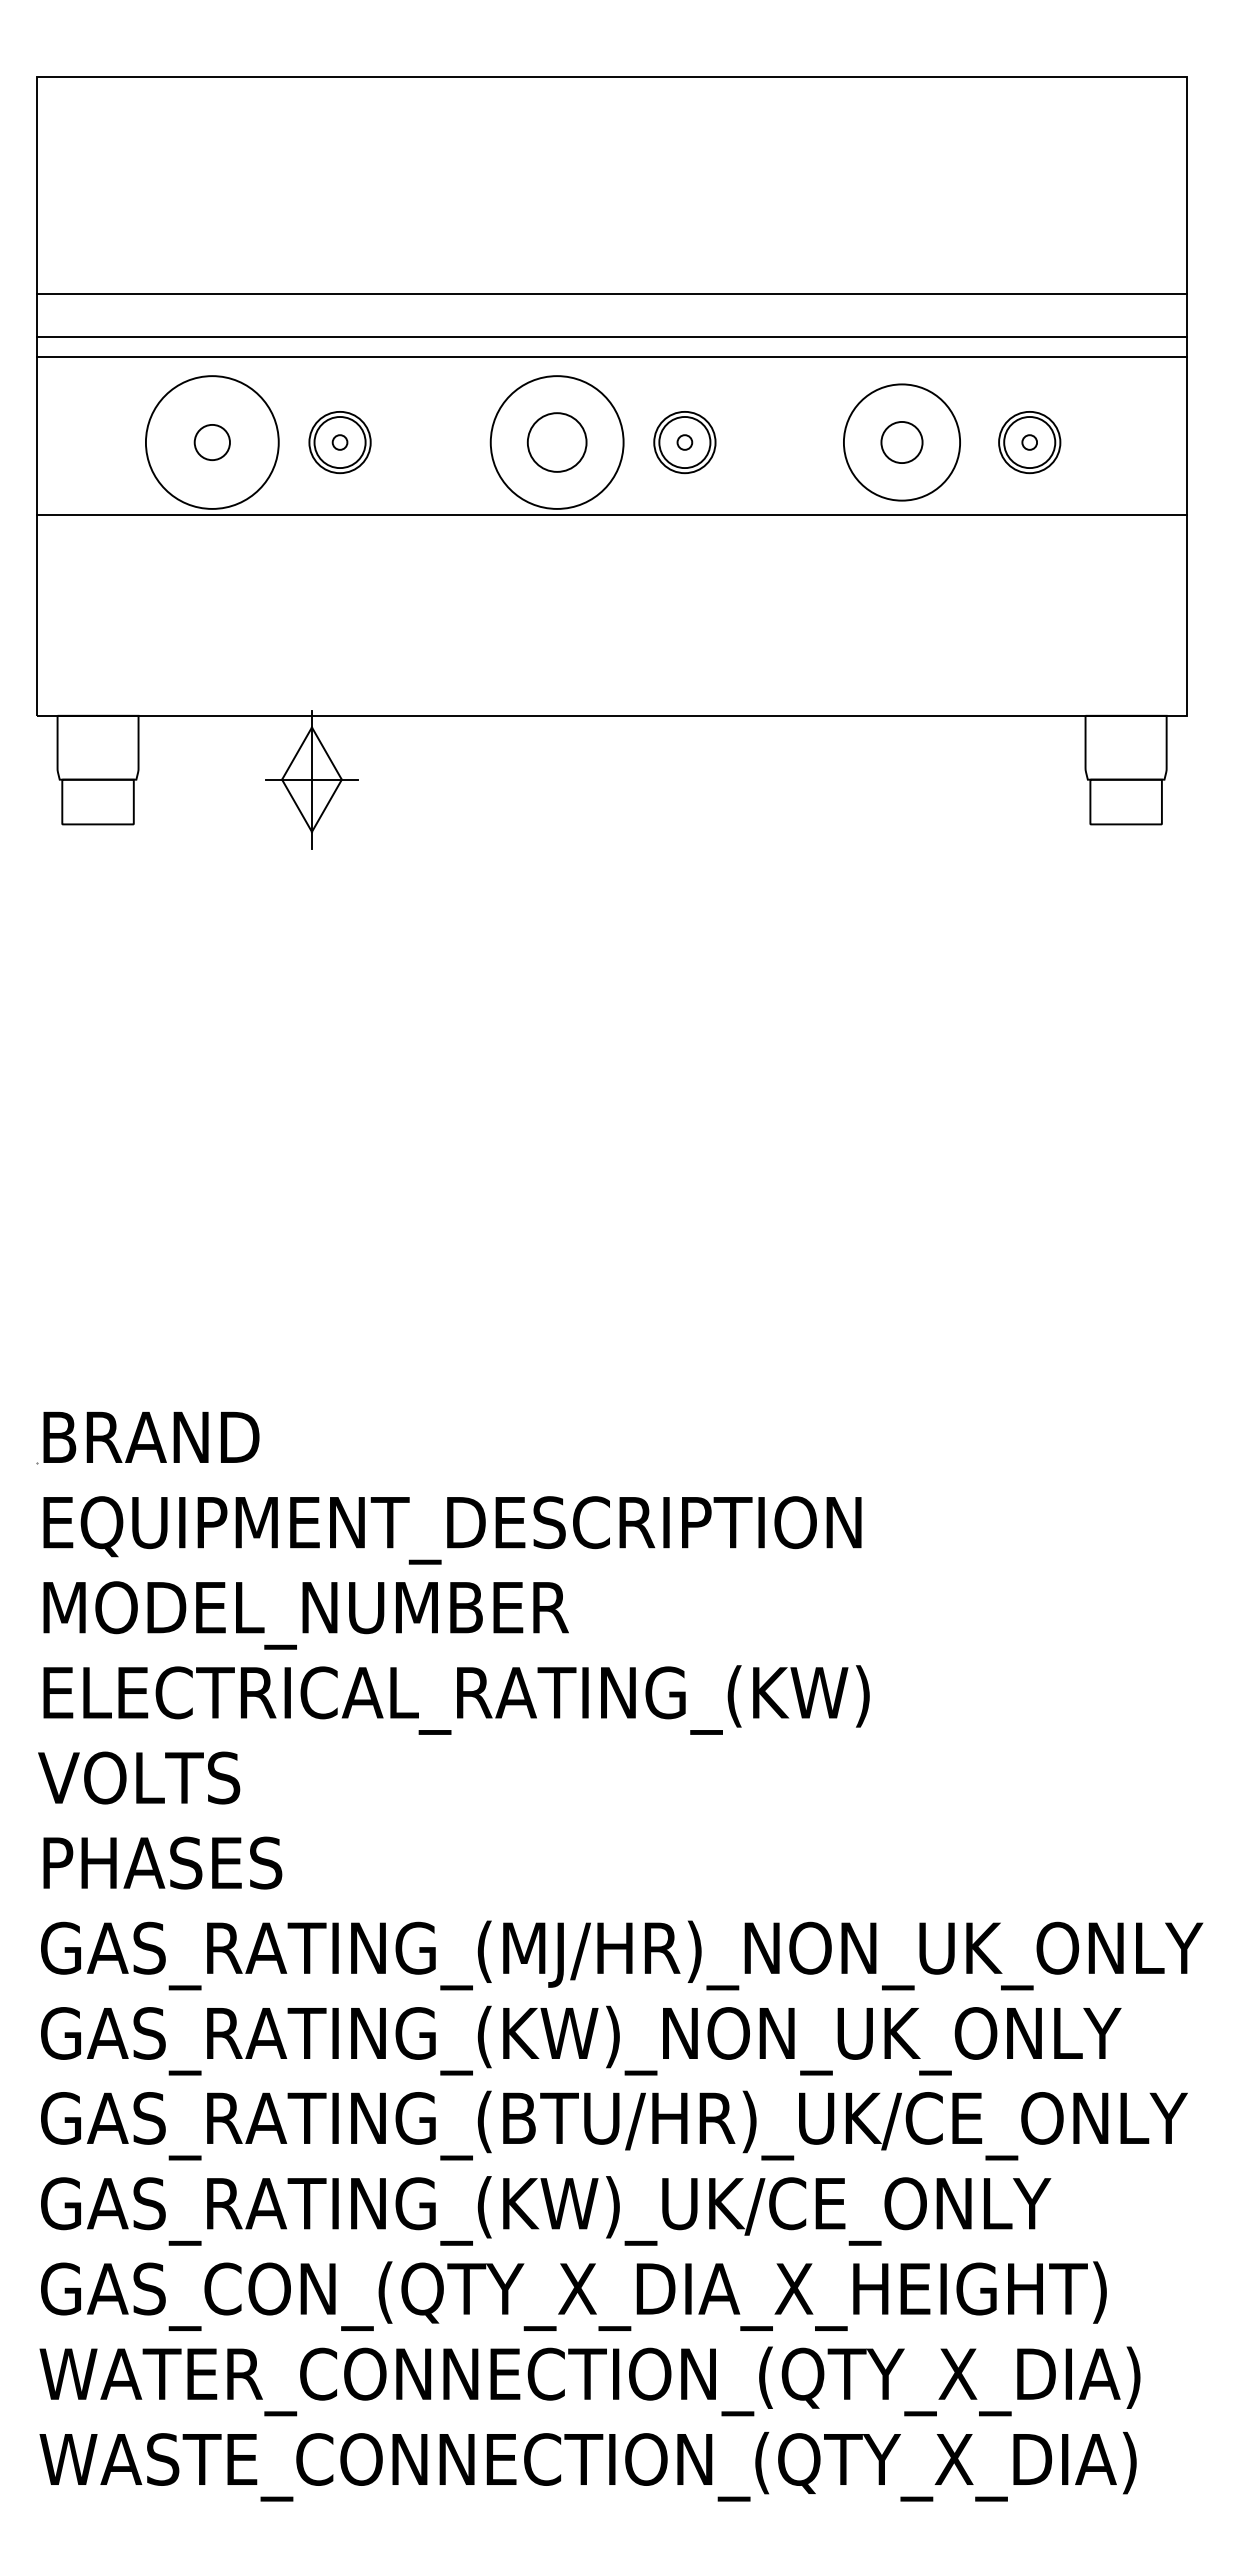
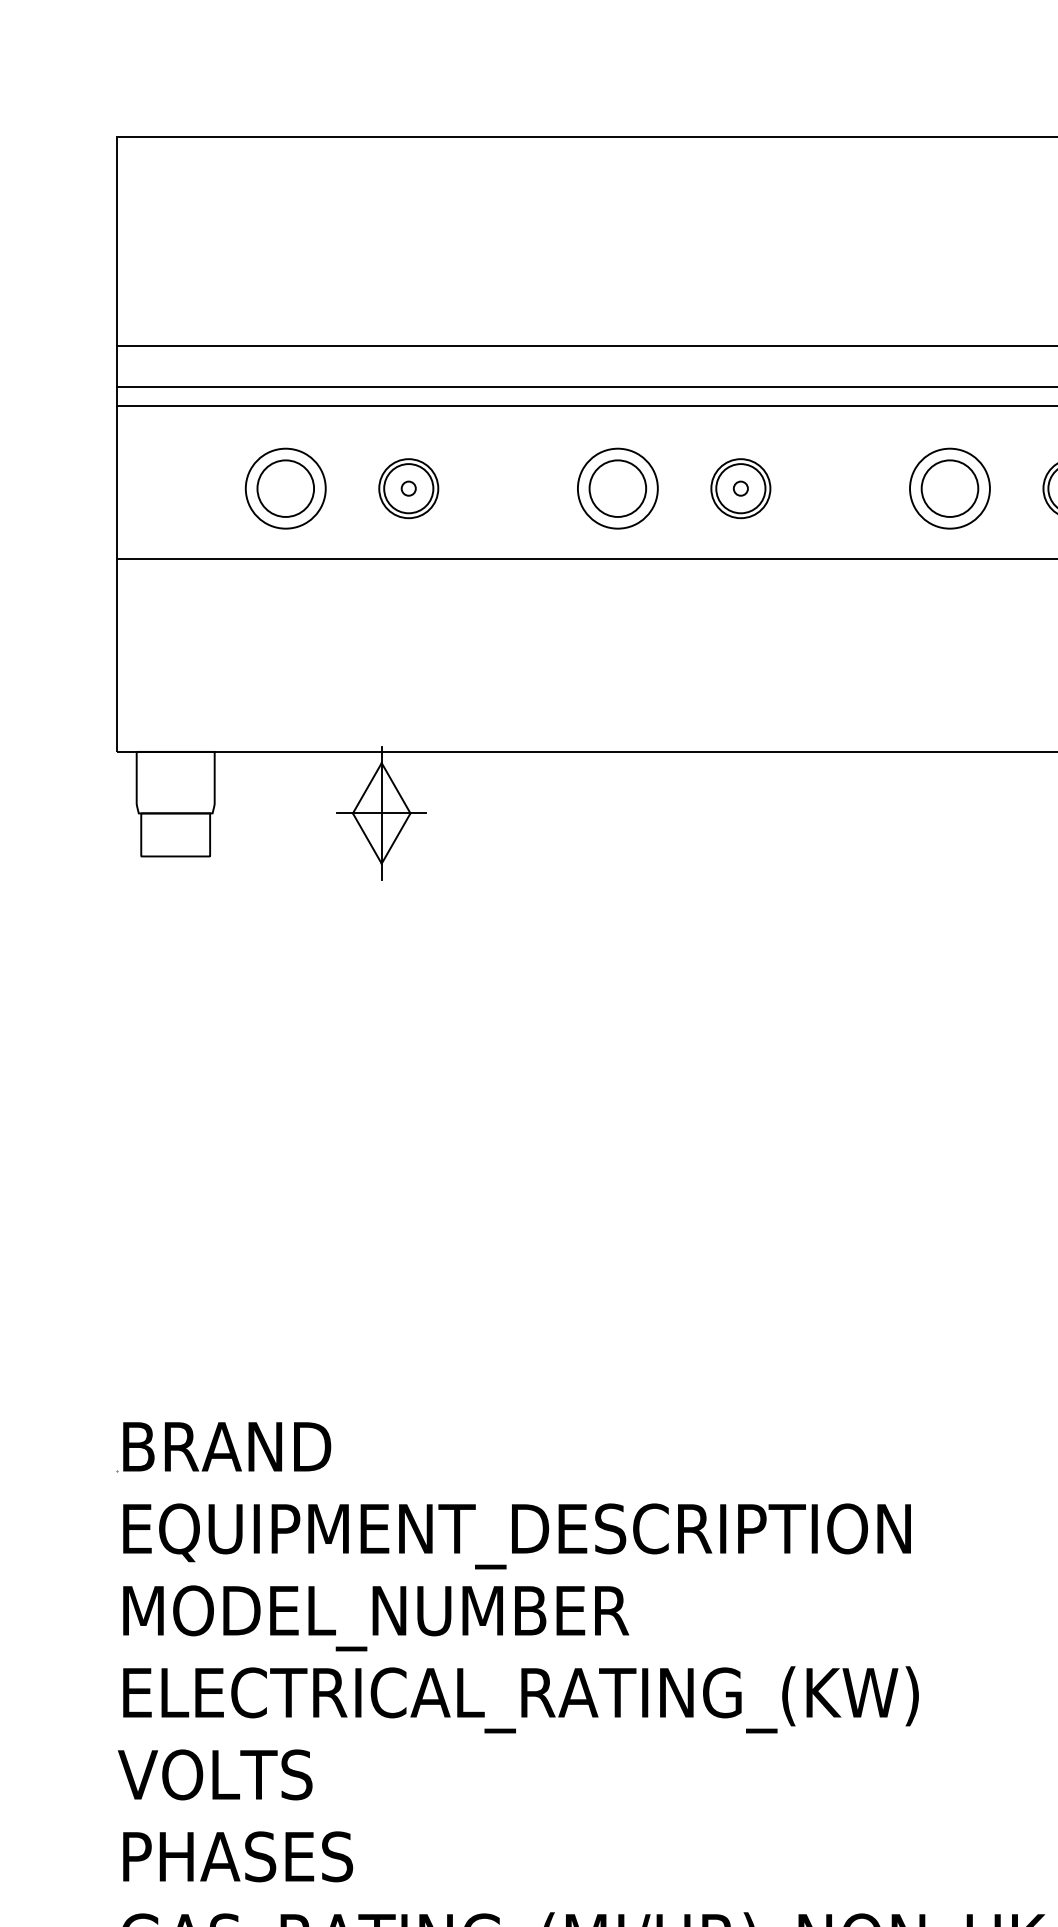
circle: (211, 442) -> (284, 488), size x0.62
circle: (211, 442) -> (284, 488), size x1.67
circle: (556, 442) -> (617, 488), size x0.62
circle: (901, 442) -> (949, 488), size x0.71
circle: (901, 442) -> (949, 488), size x1.43

